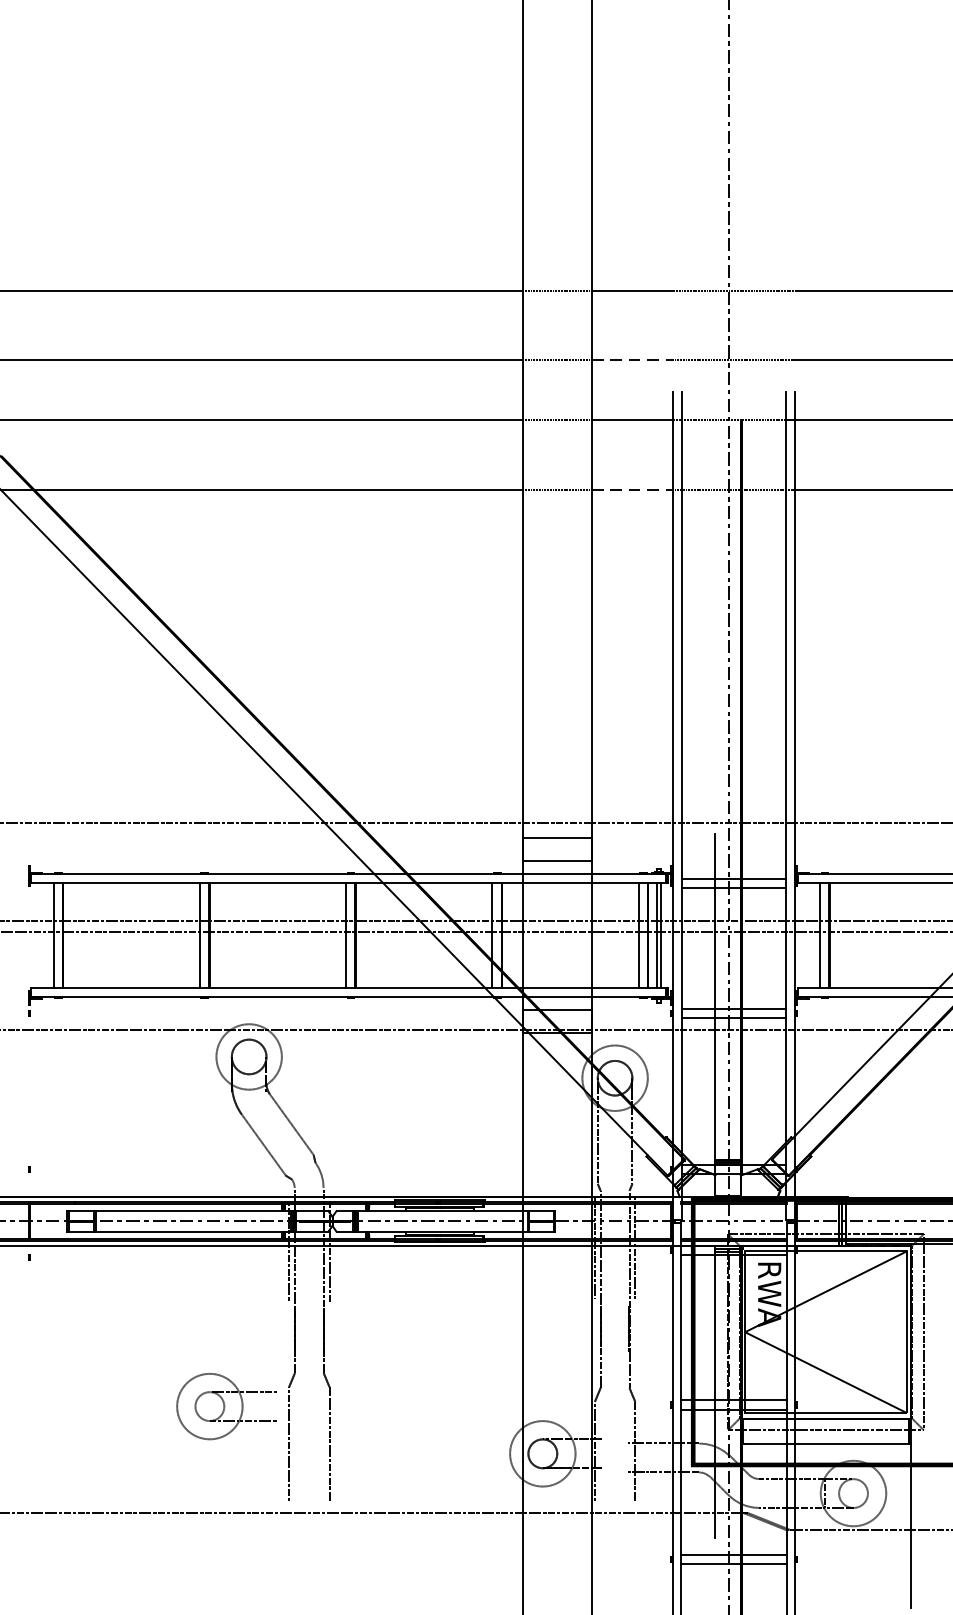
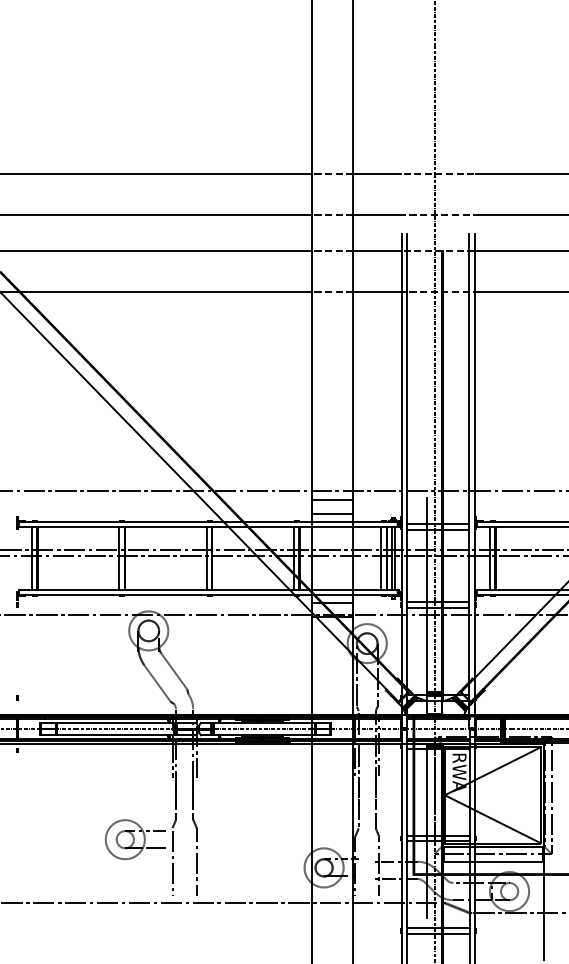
line: (632, 361) -> (377, 215), dashed -> solid
line: (632, 490) -> (377, 292), dashed -> solid

